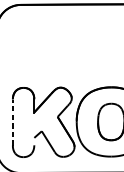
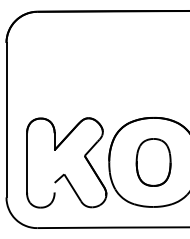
line: (13, 122) -> (27, 163), dashed -> solid

